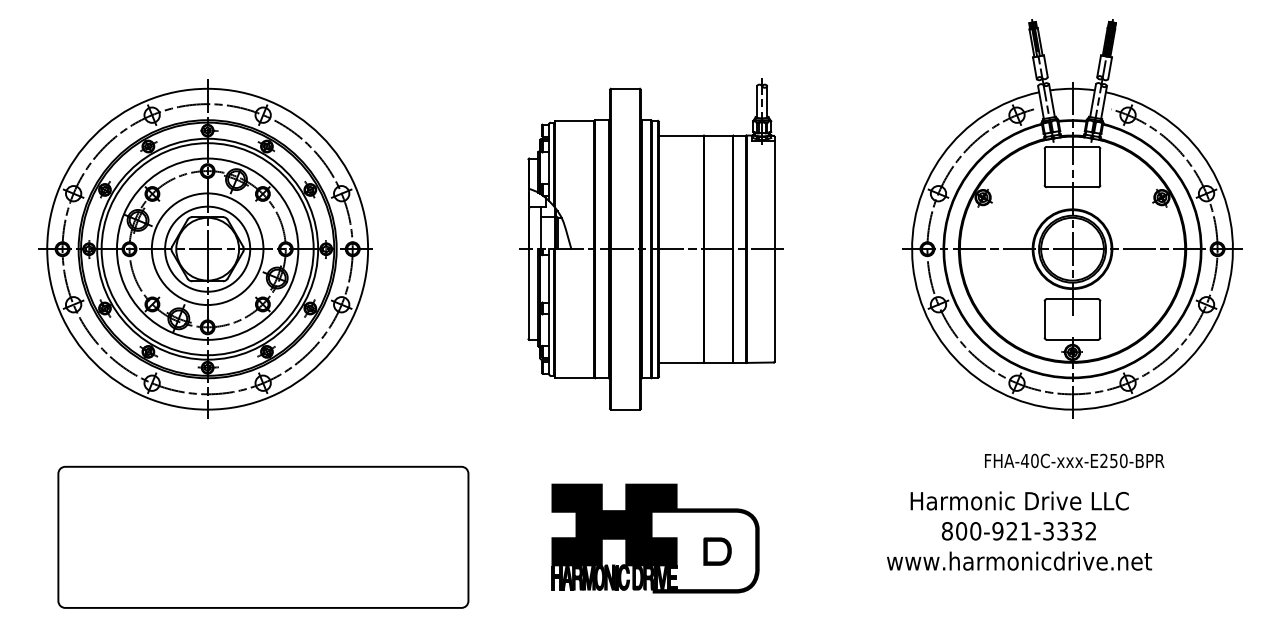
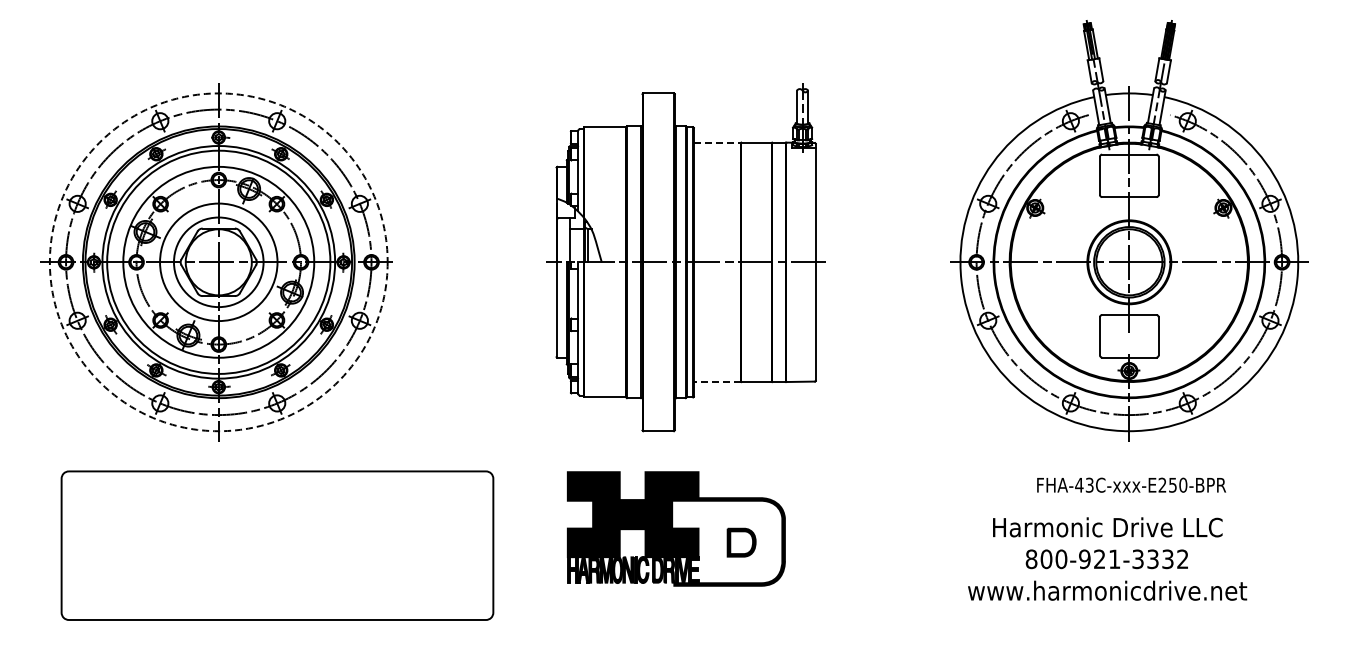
line: (681, 135) -> (717, 142), solid -> dashed
circle: (207, 249) -> (218, 262), solid -> dashed
line: (680, 363) -> (716, 382), solid -> dashed
text: (1034, 460) -> (1089, 484), FHA-40C-xxx-E250-BPR -> FHA-43C-xxx-E250-BPR
text: (1019, 530) -> (1107, 558), moved
part: (263, 537) -> (277, 545), moved
part: (655, 538) -> (676, 528), moved

